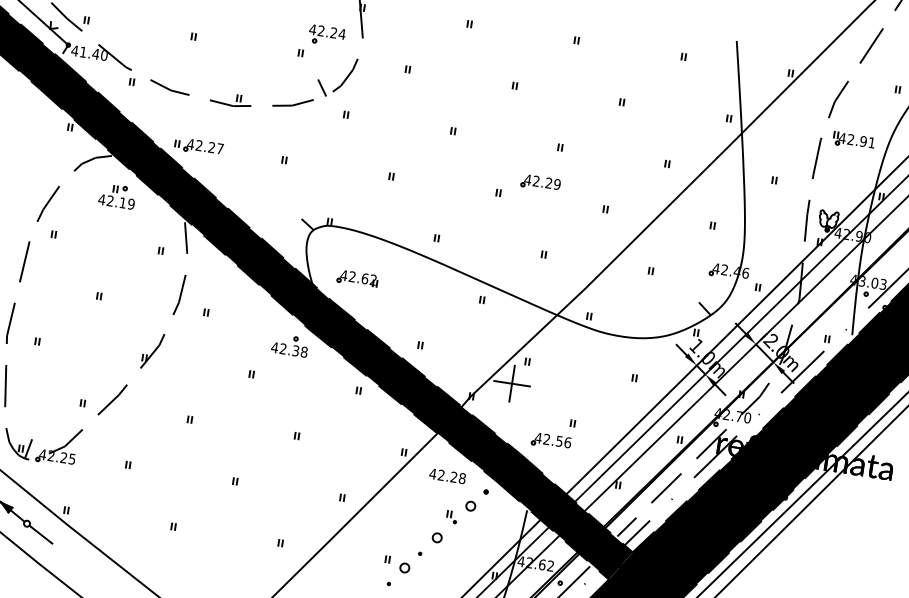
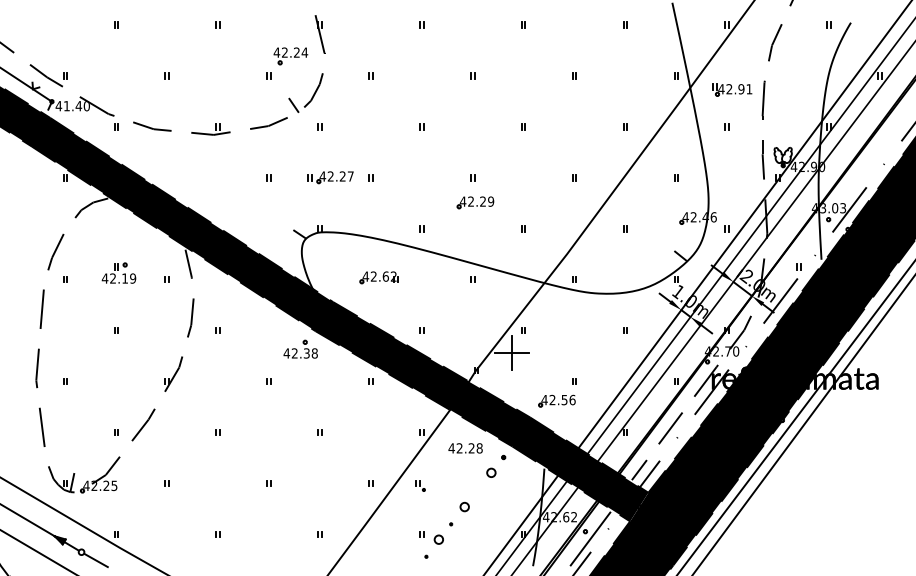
part: (854, 140) -> (732, 89), moved
part: (198, 146) -> (330, 177), moved
part: (540, 182) -> (475, 202), moved
part: (116, 195) -> (118, 272), moved
part: (357, 278) -> (378, 277), moved
part: (452, 516) -> (420, 485), moved

